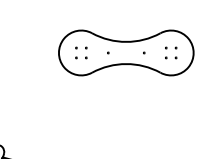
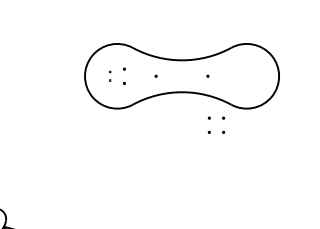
part: (76, 52) -> (110, 75), size x0.6
part: (171, 52) -> (216, 124), moved

